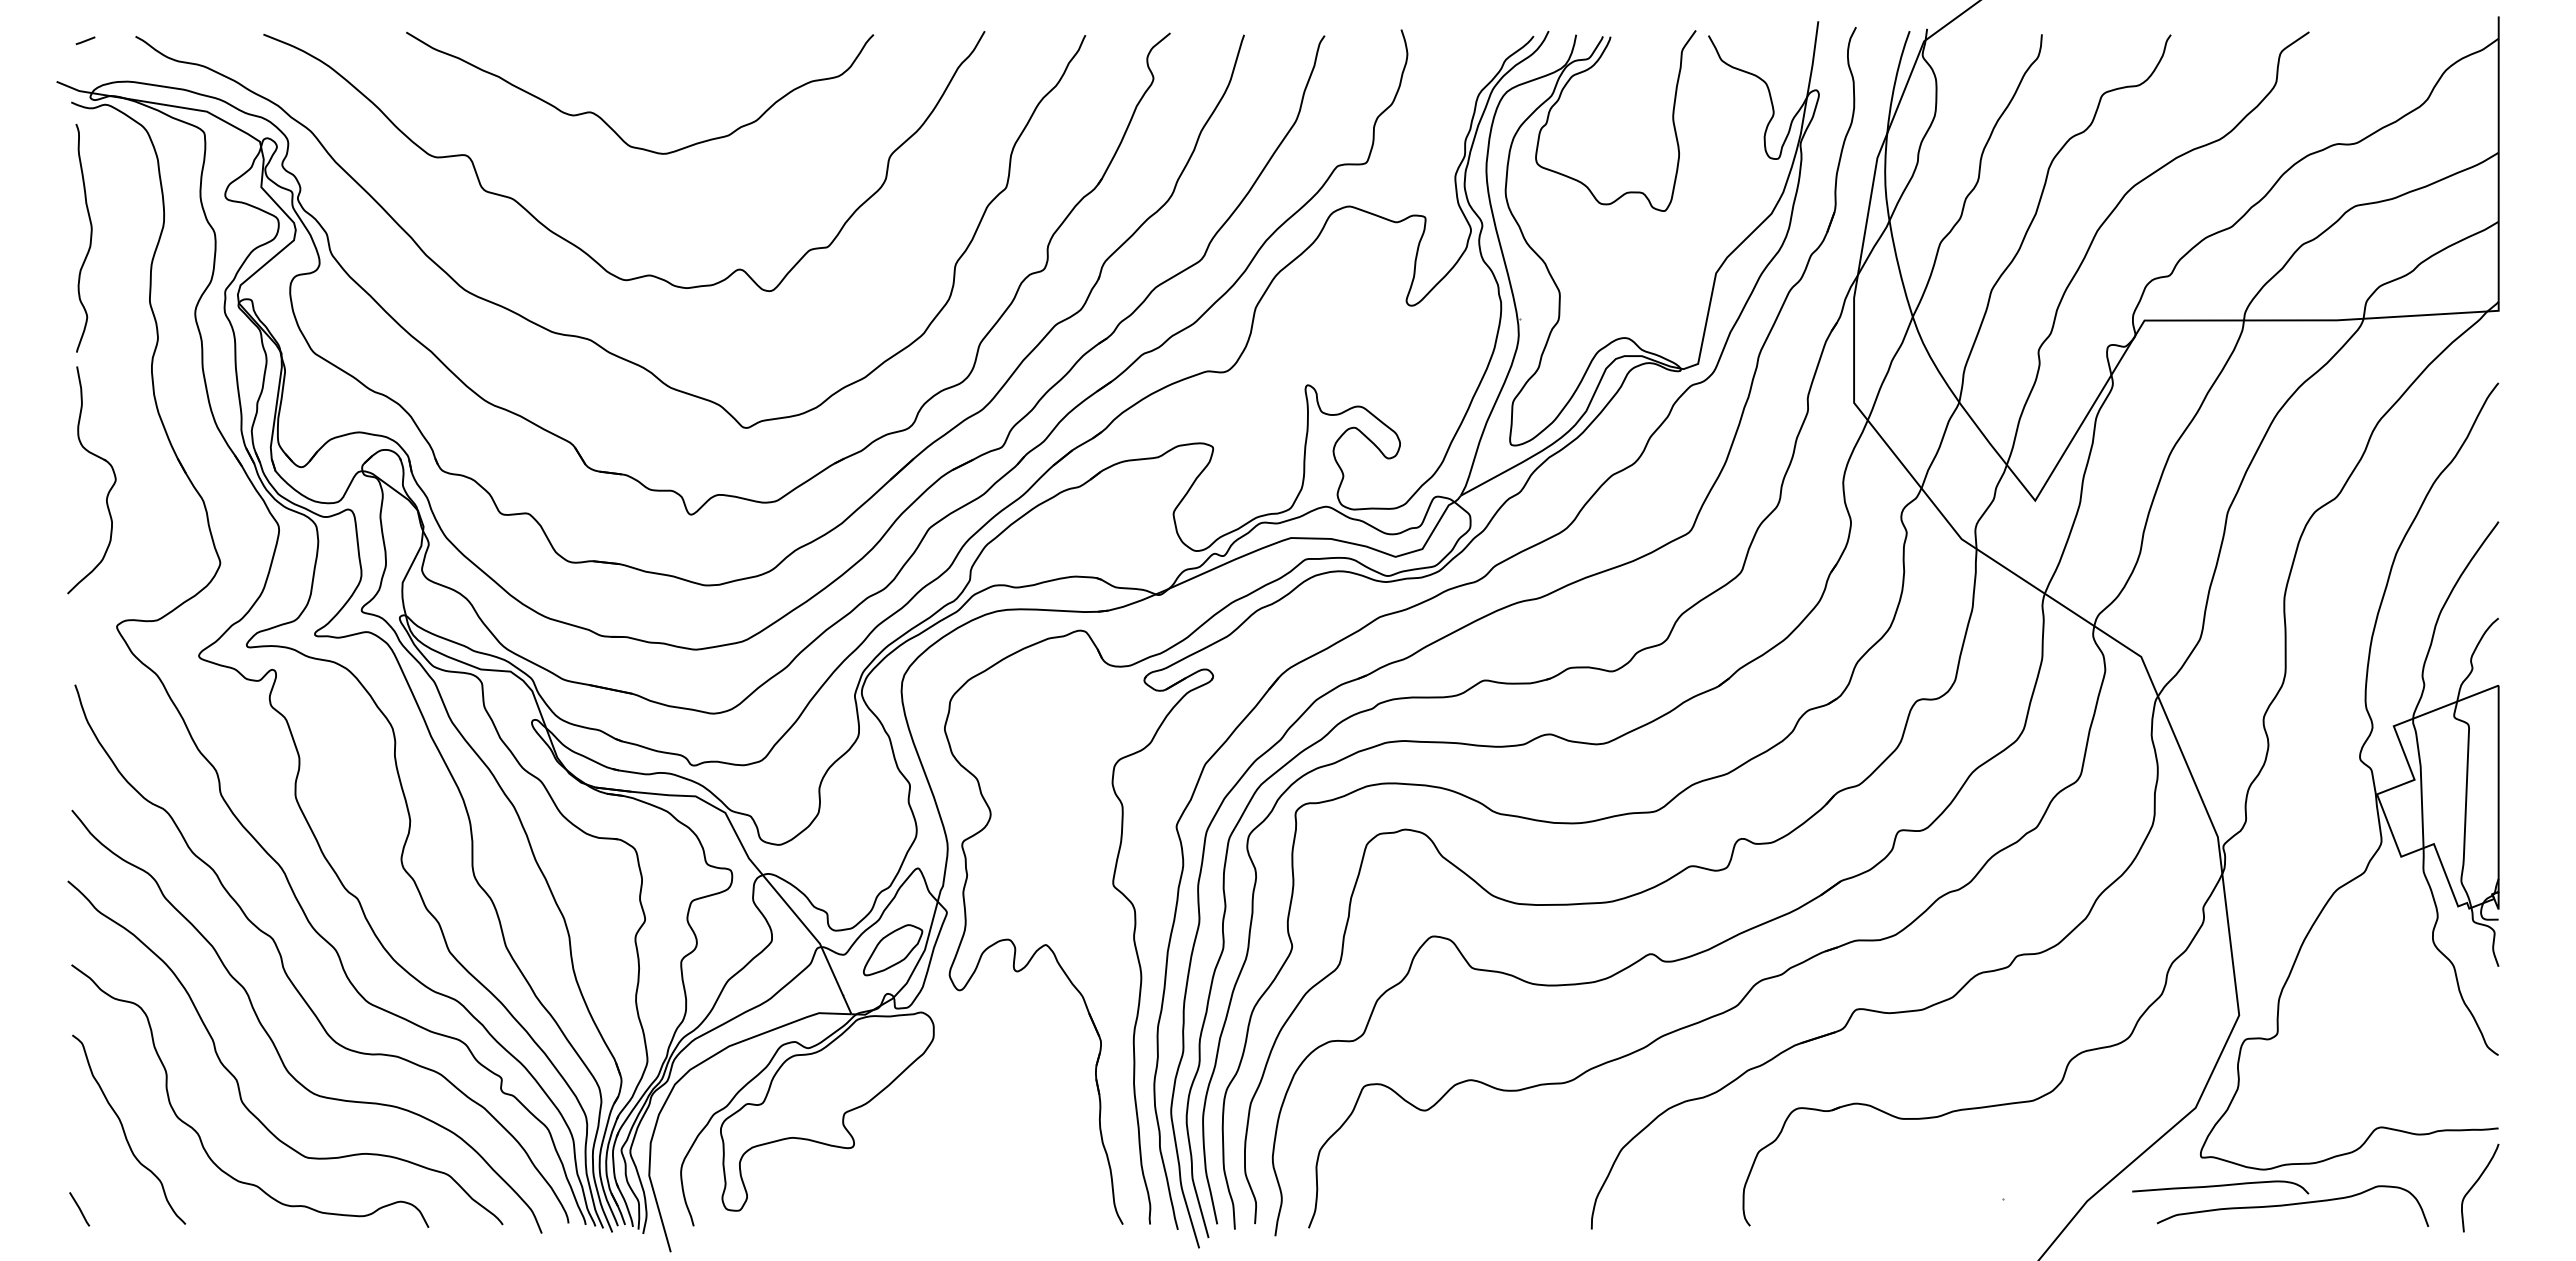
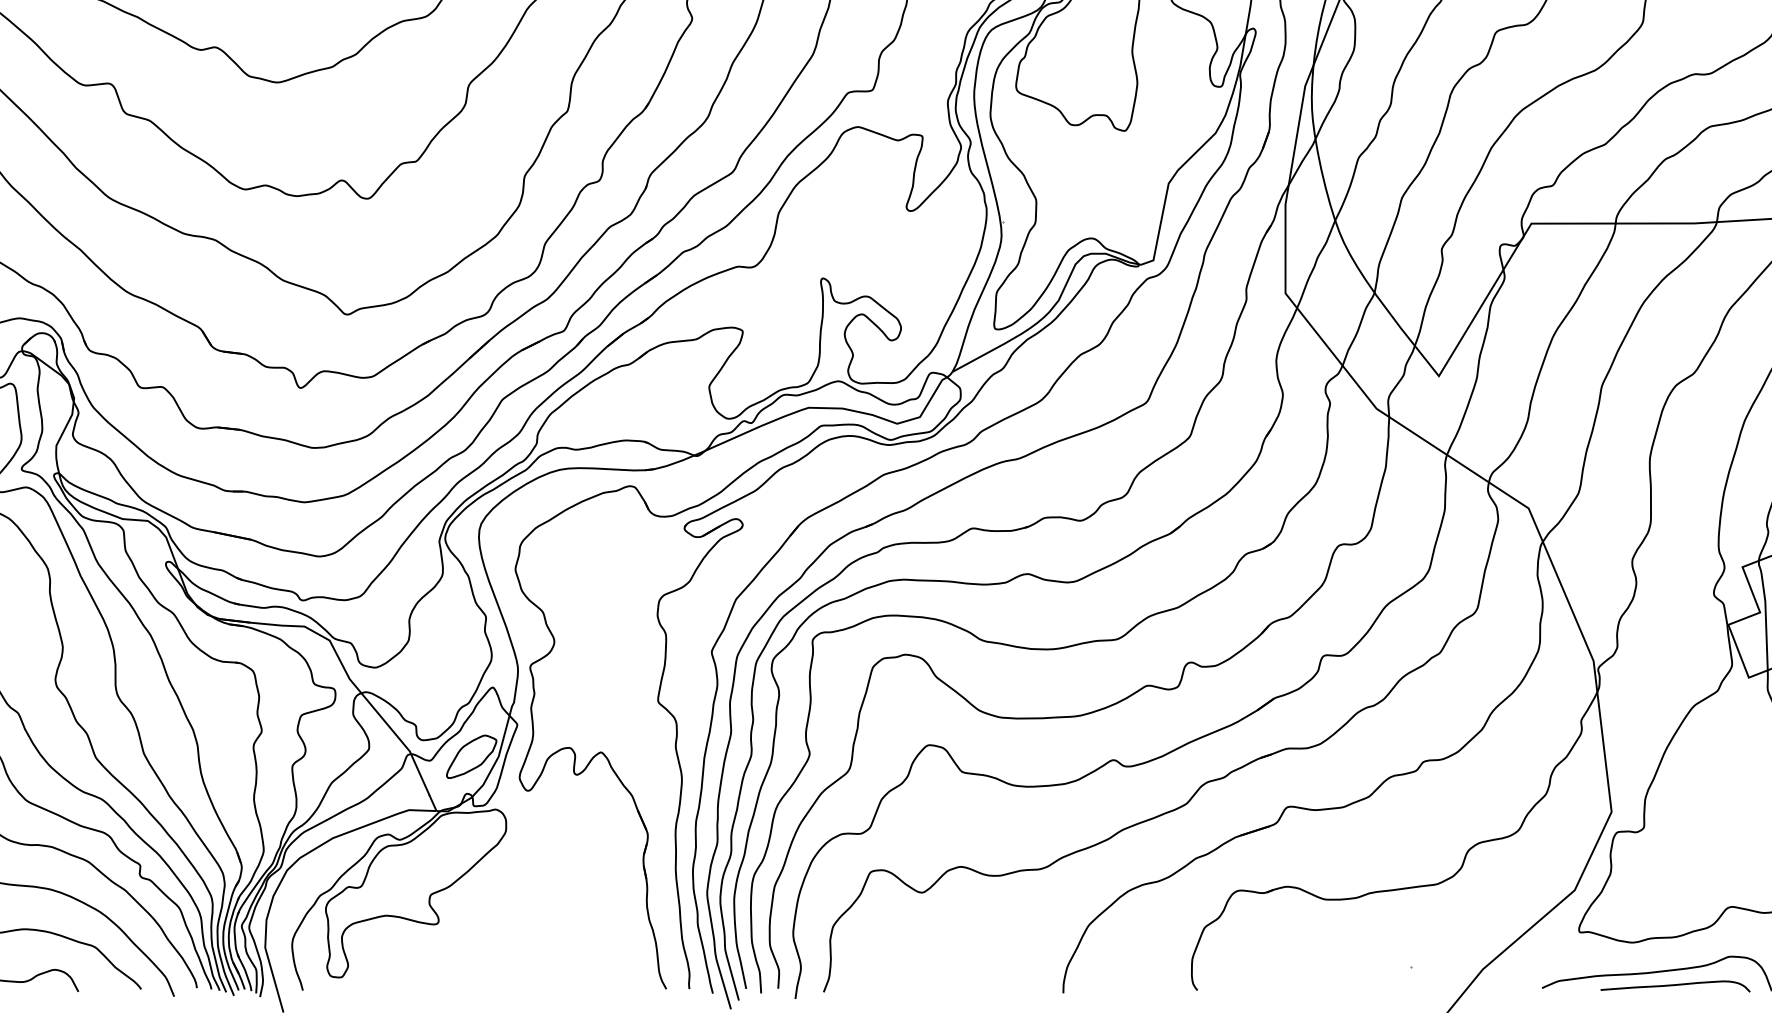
curve: (2220, 1186) -> (1675, 985), moved

